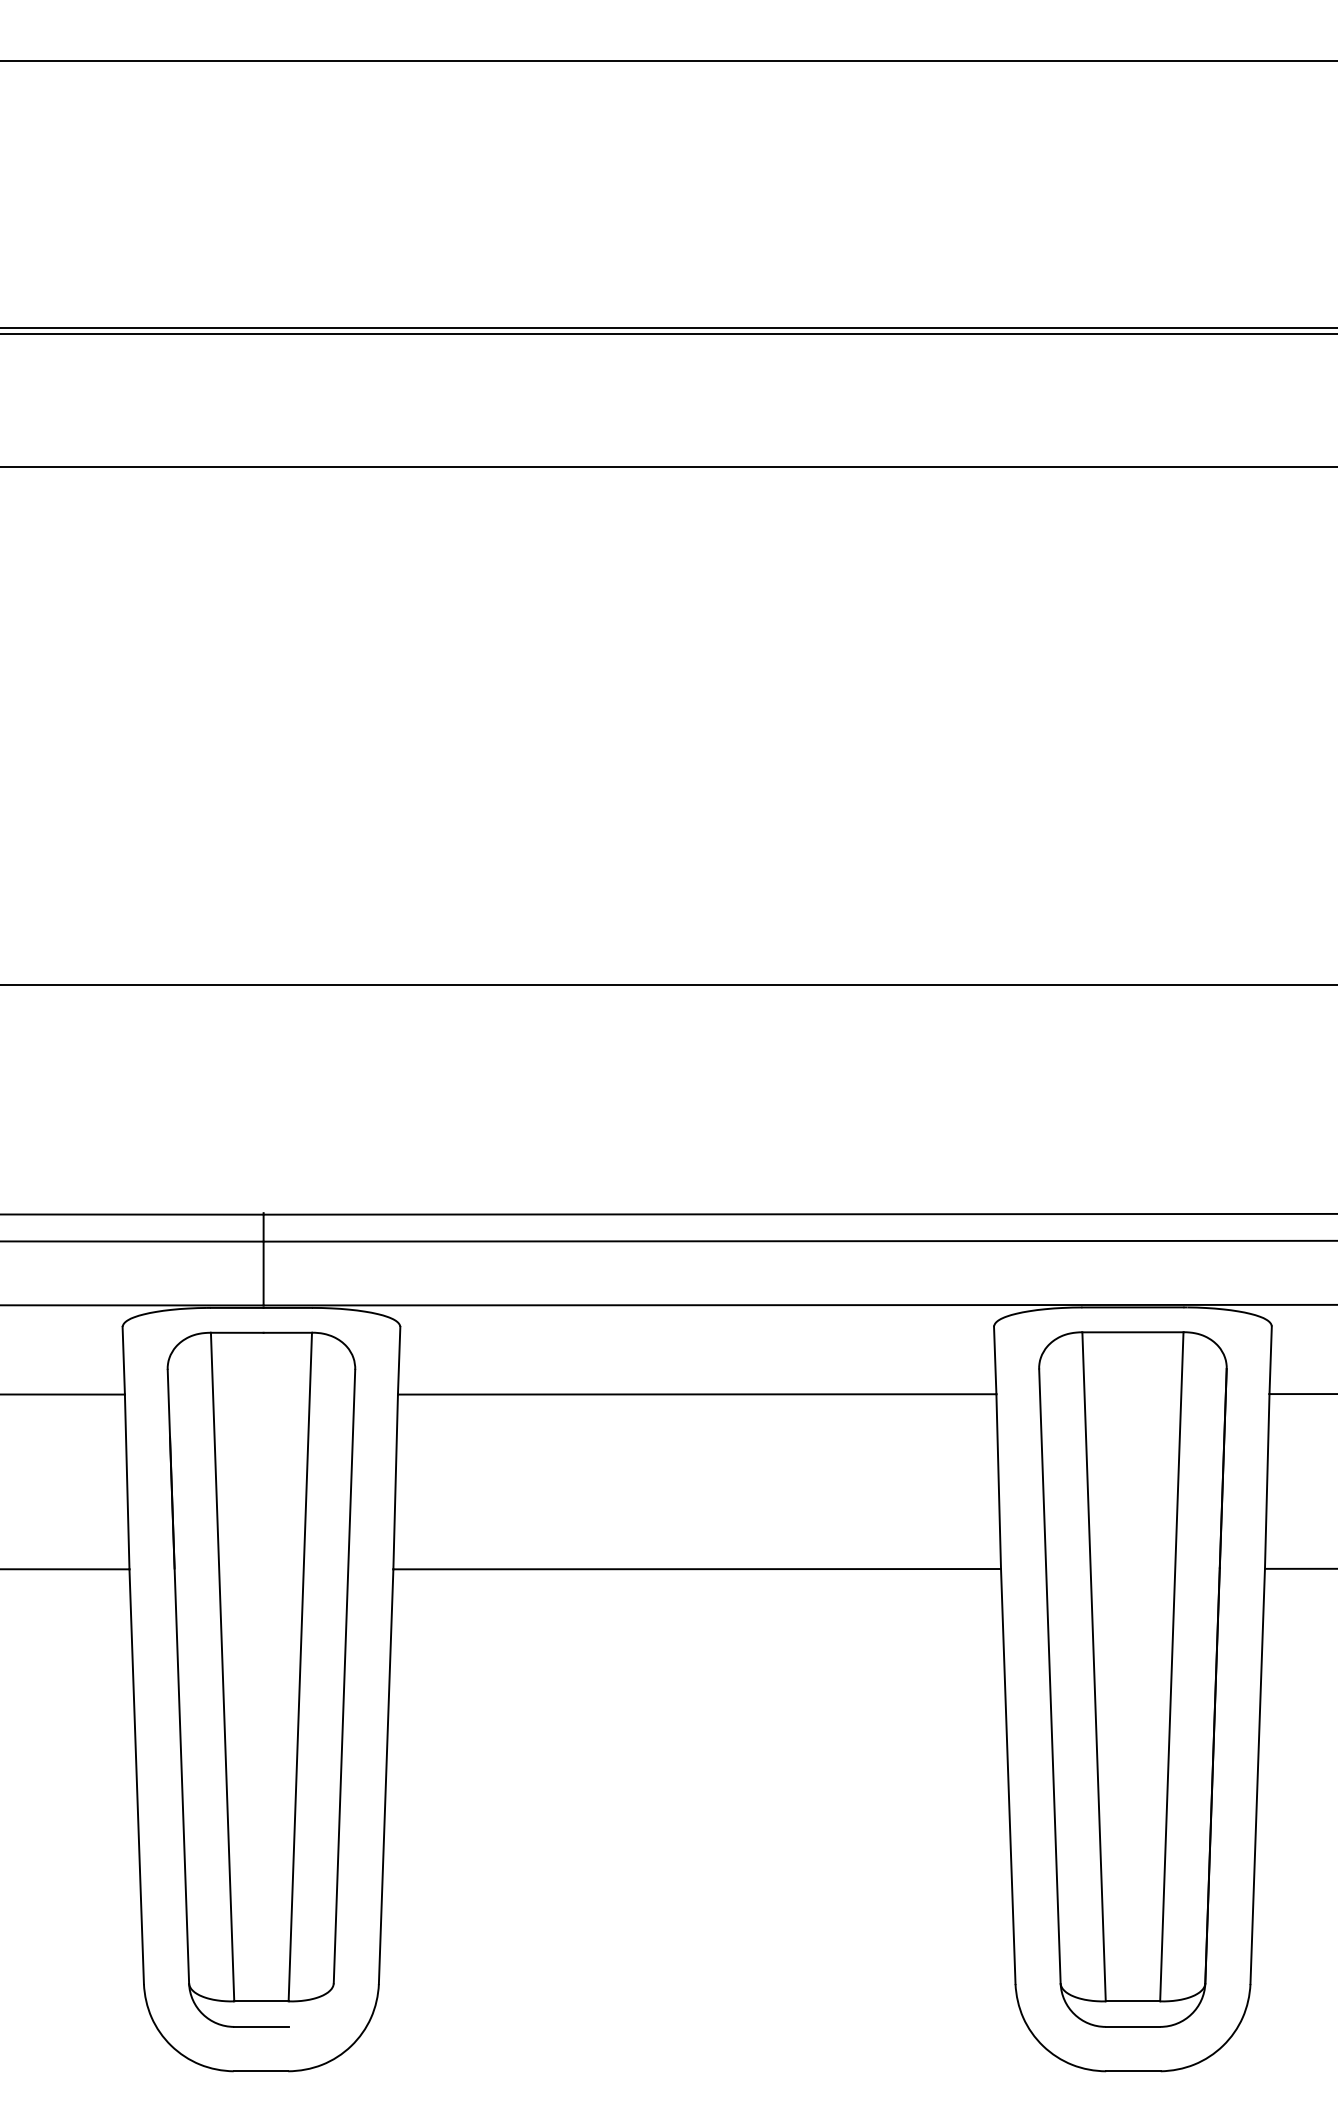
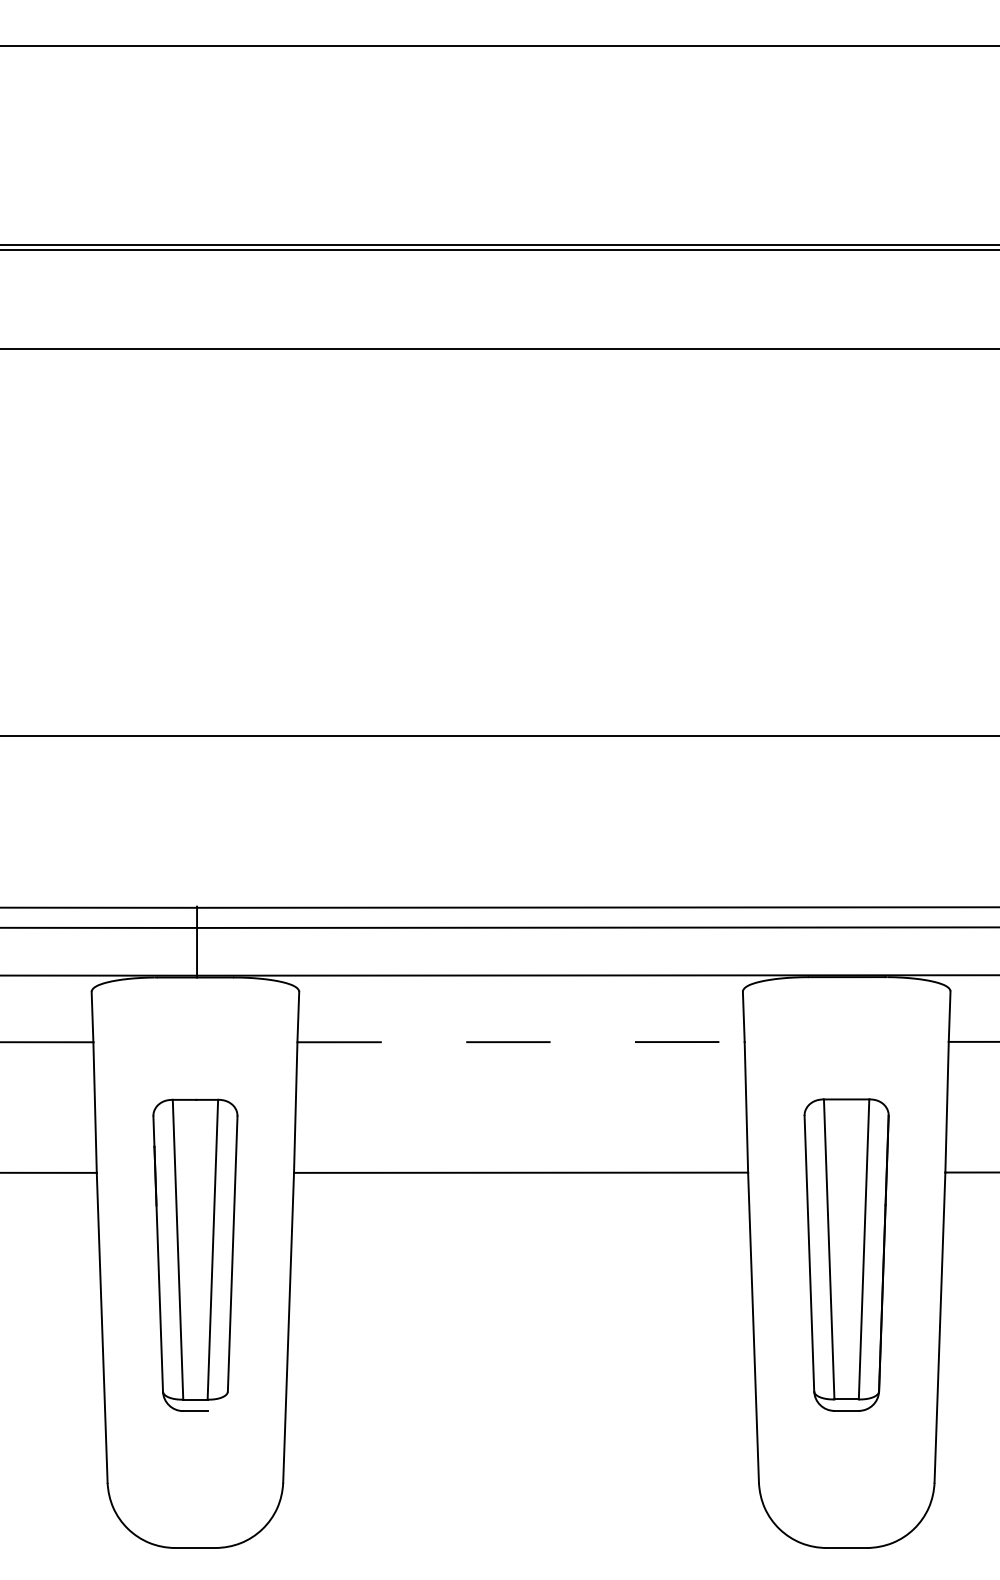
line: (697, 1394) -> (521, 1042), solid -> dashed
part: (1132, 1678) -> (846, 1254), size x0.6
part: (261, 1679) -> (195, 1255), size x0.6

